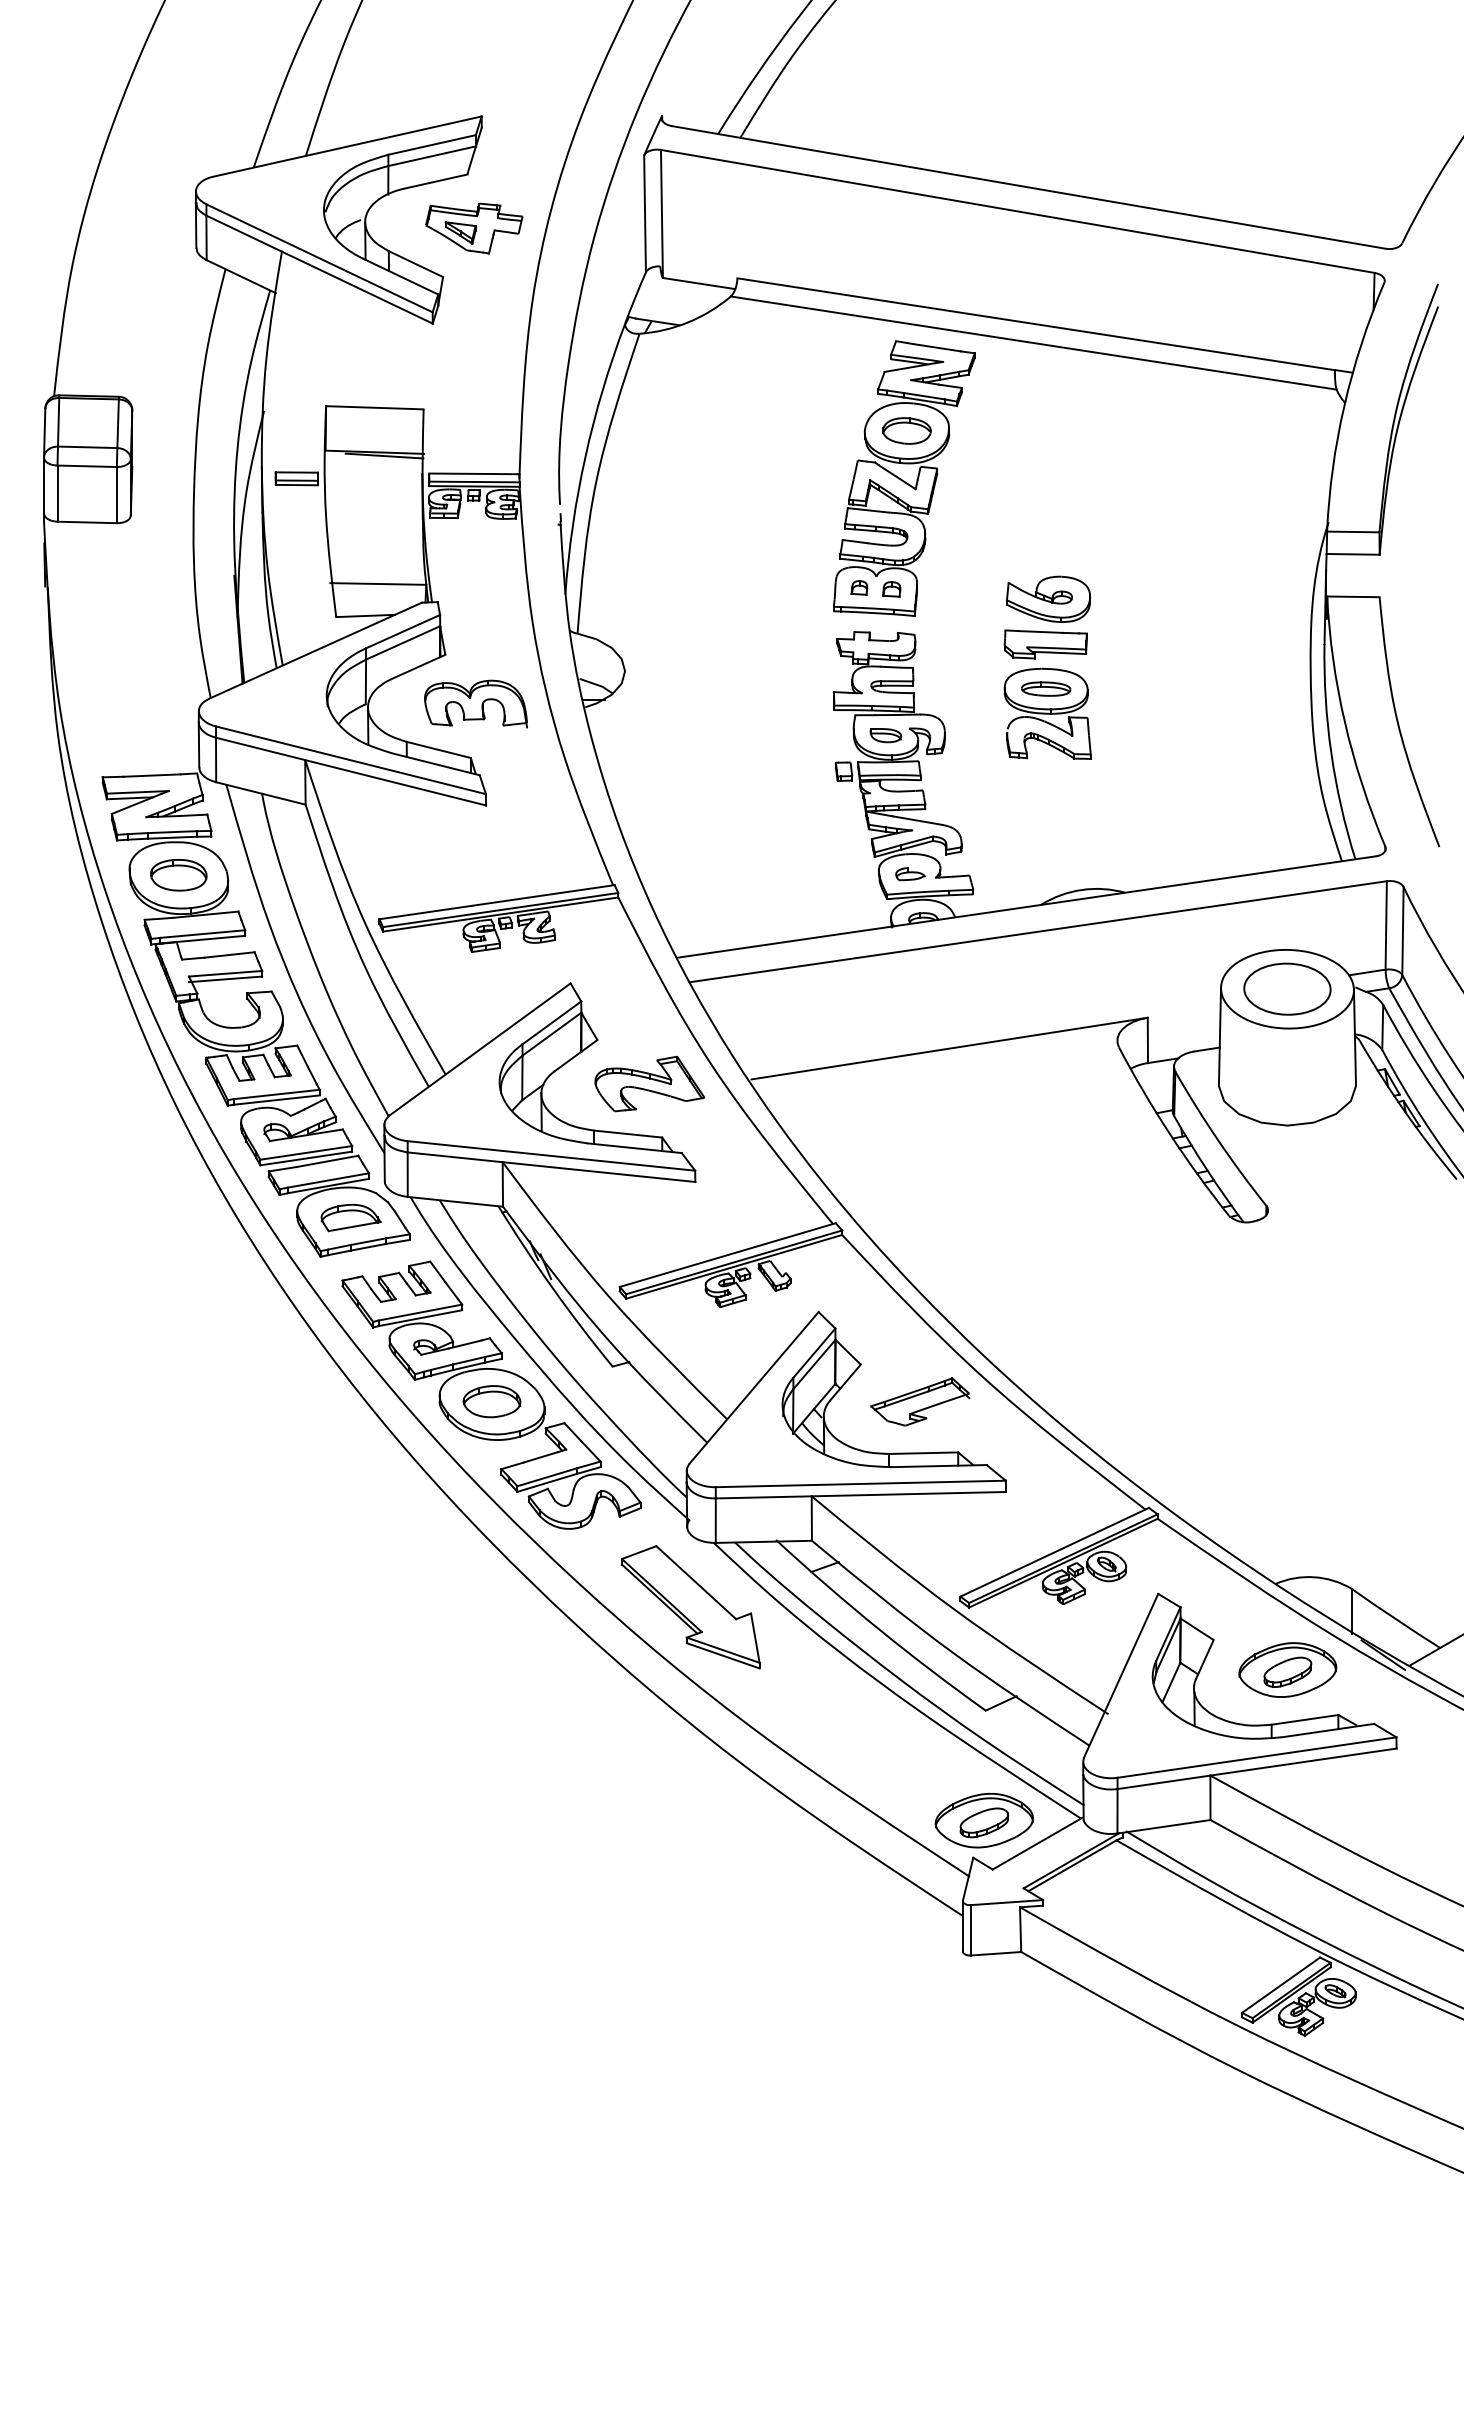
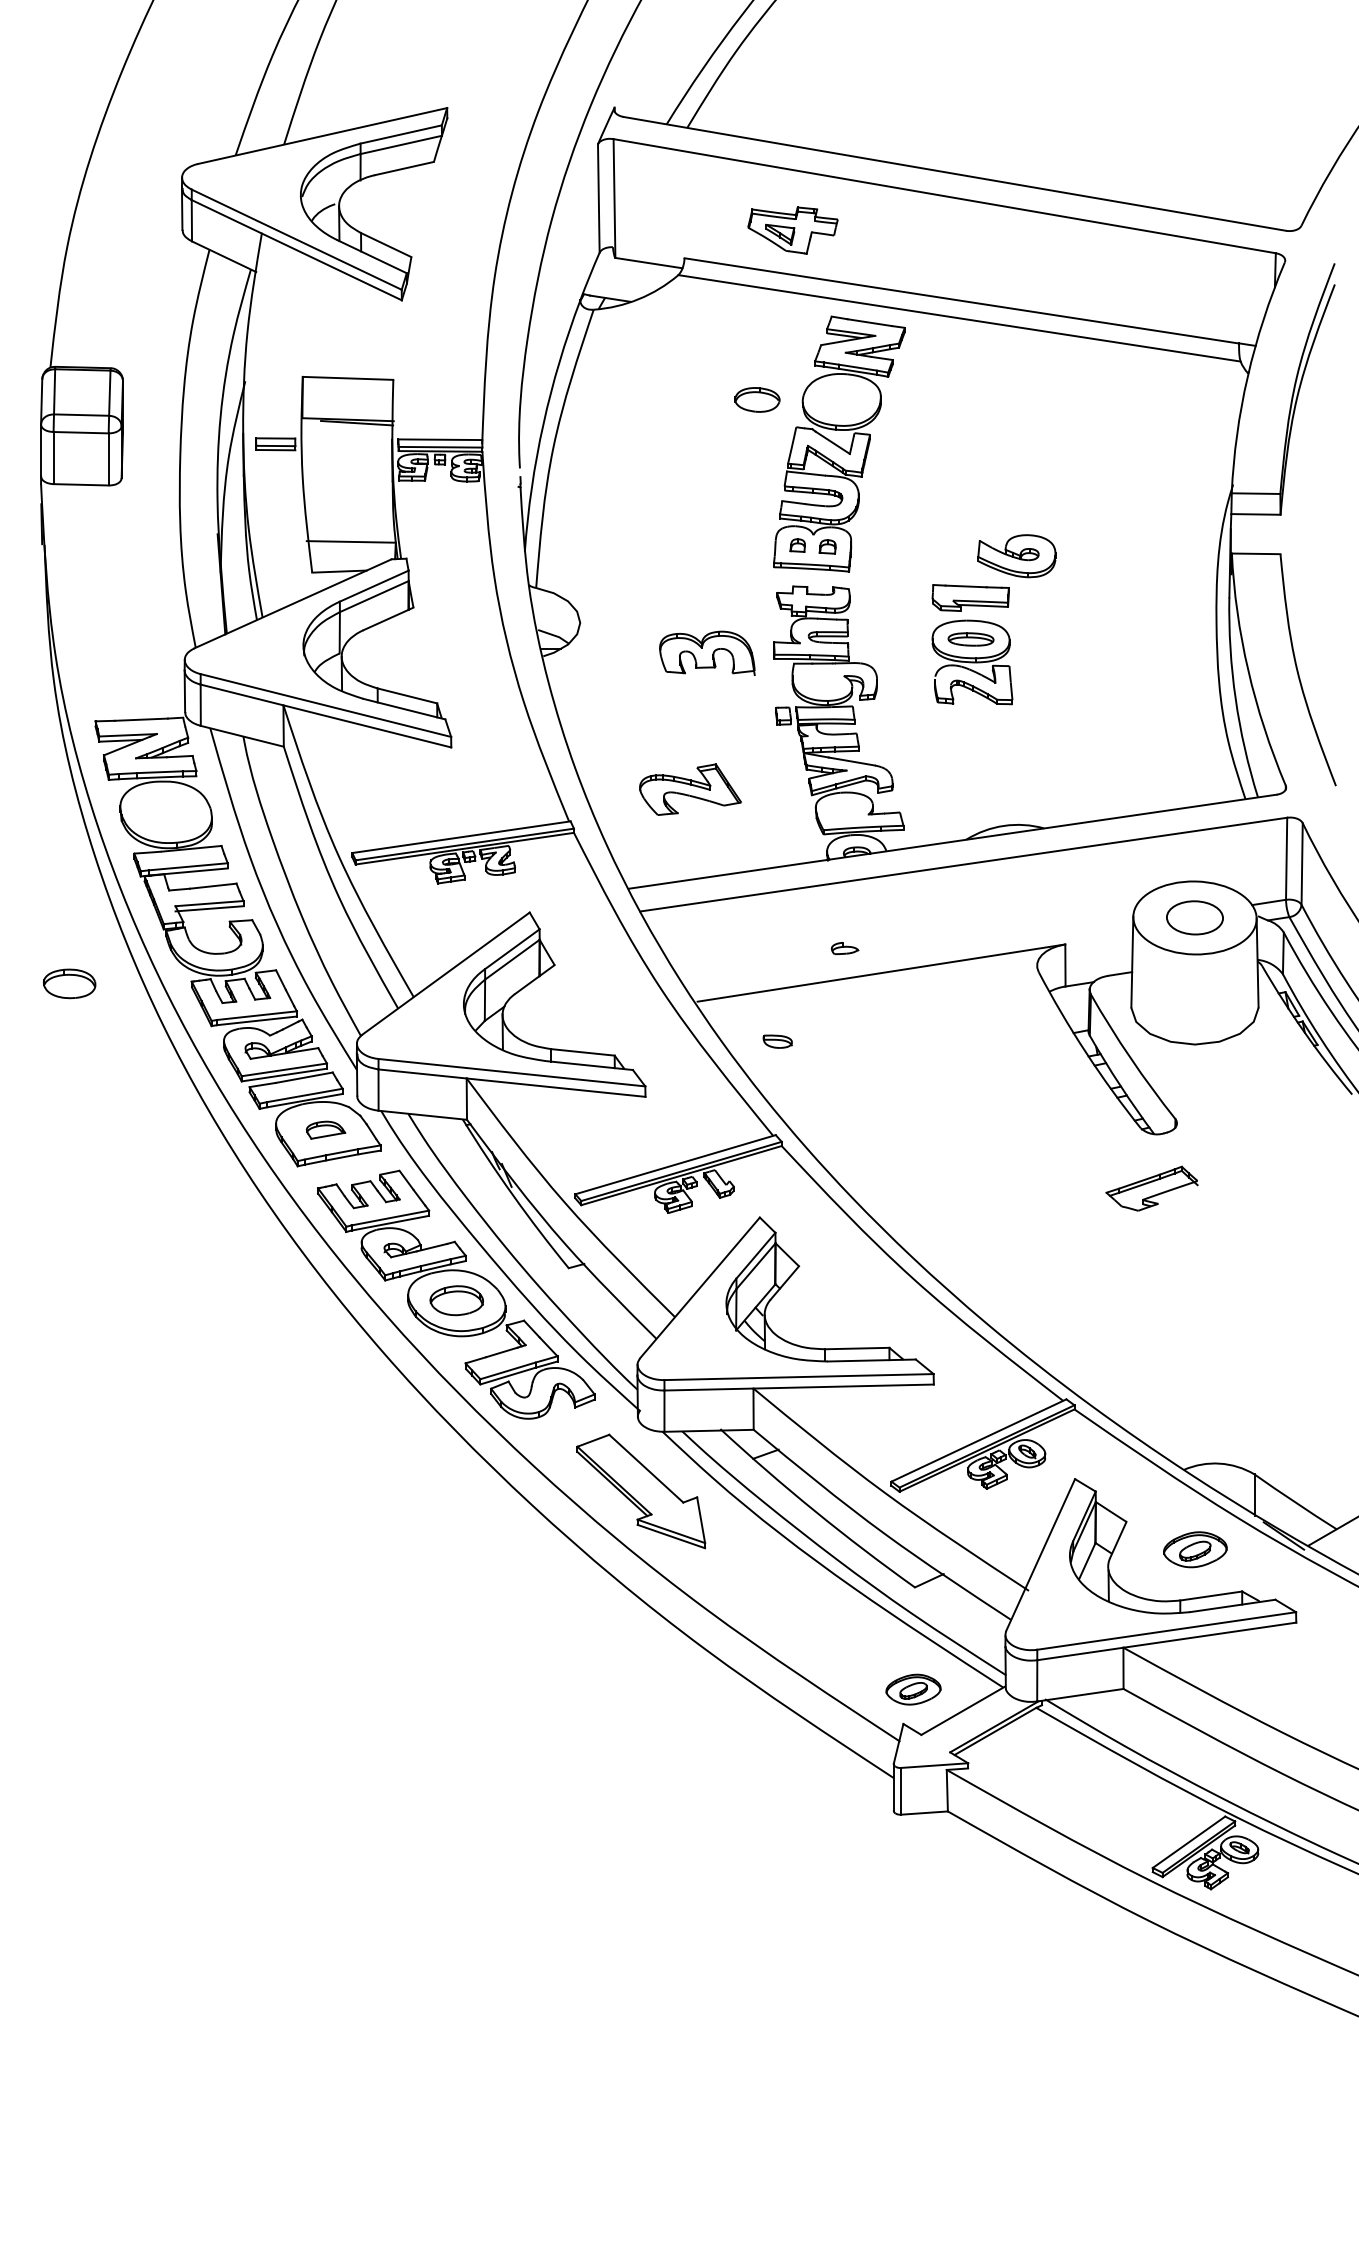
part: (474, 228) -> (793, 230), moved
part: (906, 430) -> (756, 399), moved
part: (1048, 598) -> (1016, 555), moved
part: (475, 703) -> (706, 652), moved
part: (885, 735) -> (777, 1041), moved
part: (910, 874) -> (845, 948), moved
part: (178, 875) -> (69, 984), moved
part: (1287, 988) -> (1195, 917), size x0.7
part: (649, 1083) -> (690, 789), moved
part: (350, 1217) -> (325, 1129), size x0.7
part: (920, 1401) -> (1152, 1188), moved
part: (1287, 1669) -> (1195, 1549), size x0.7
part: (983, 1820) -> (912, 1689), size x0.6

